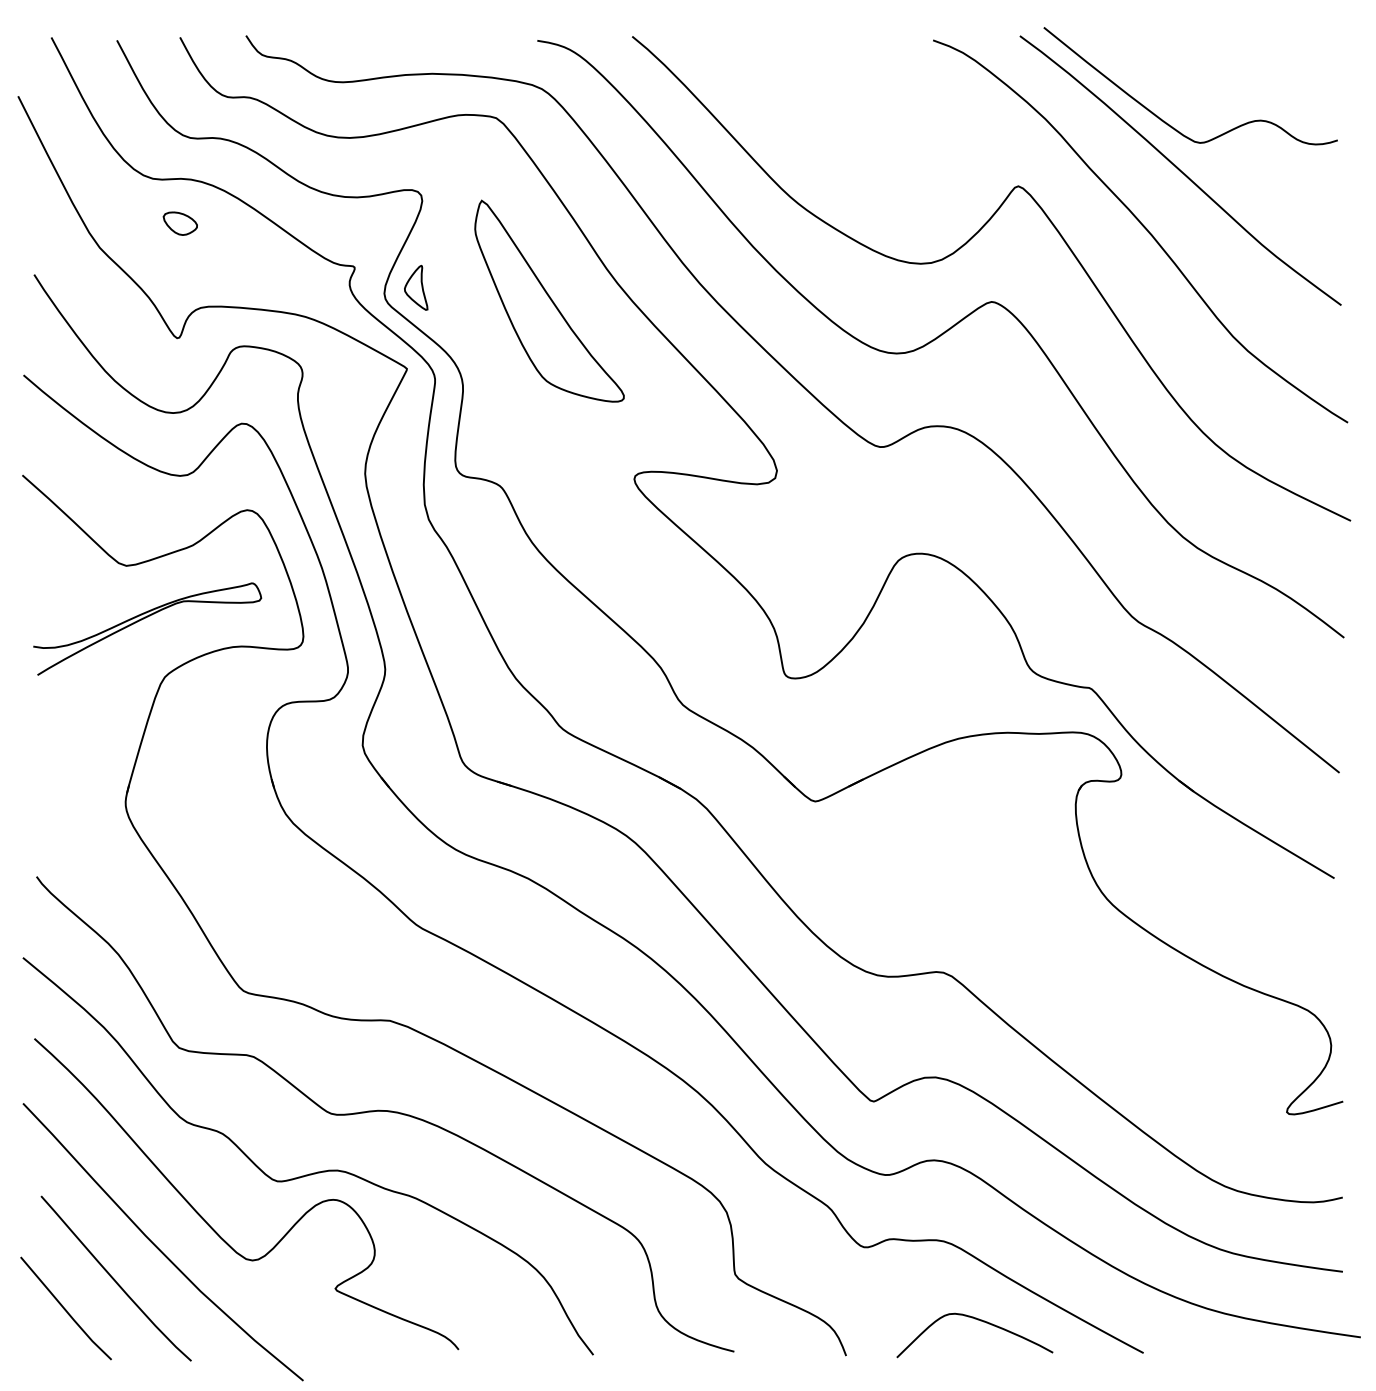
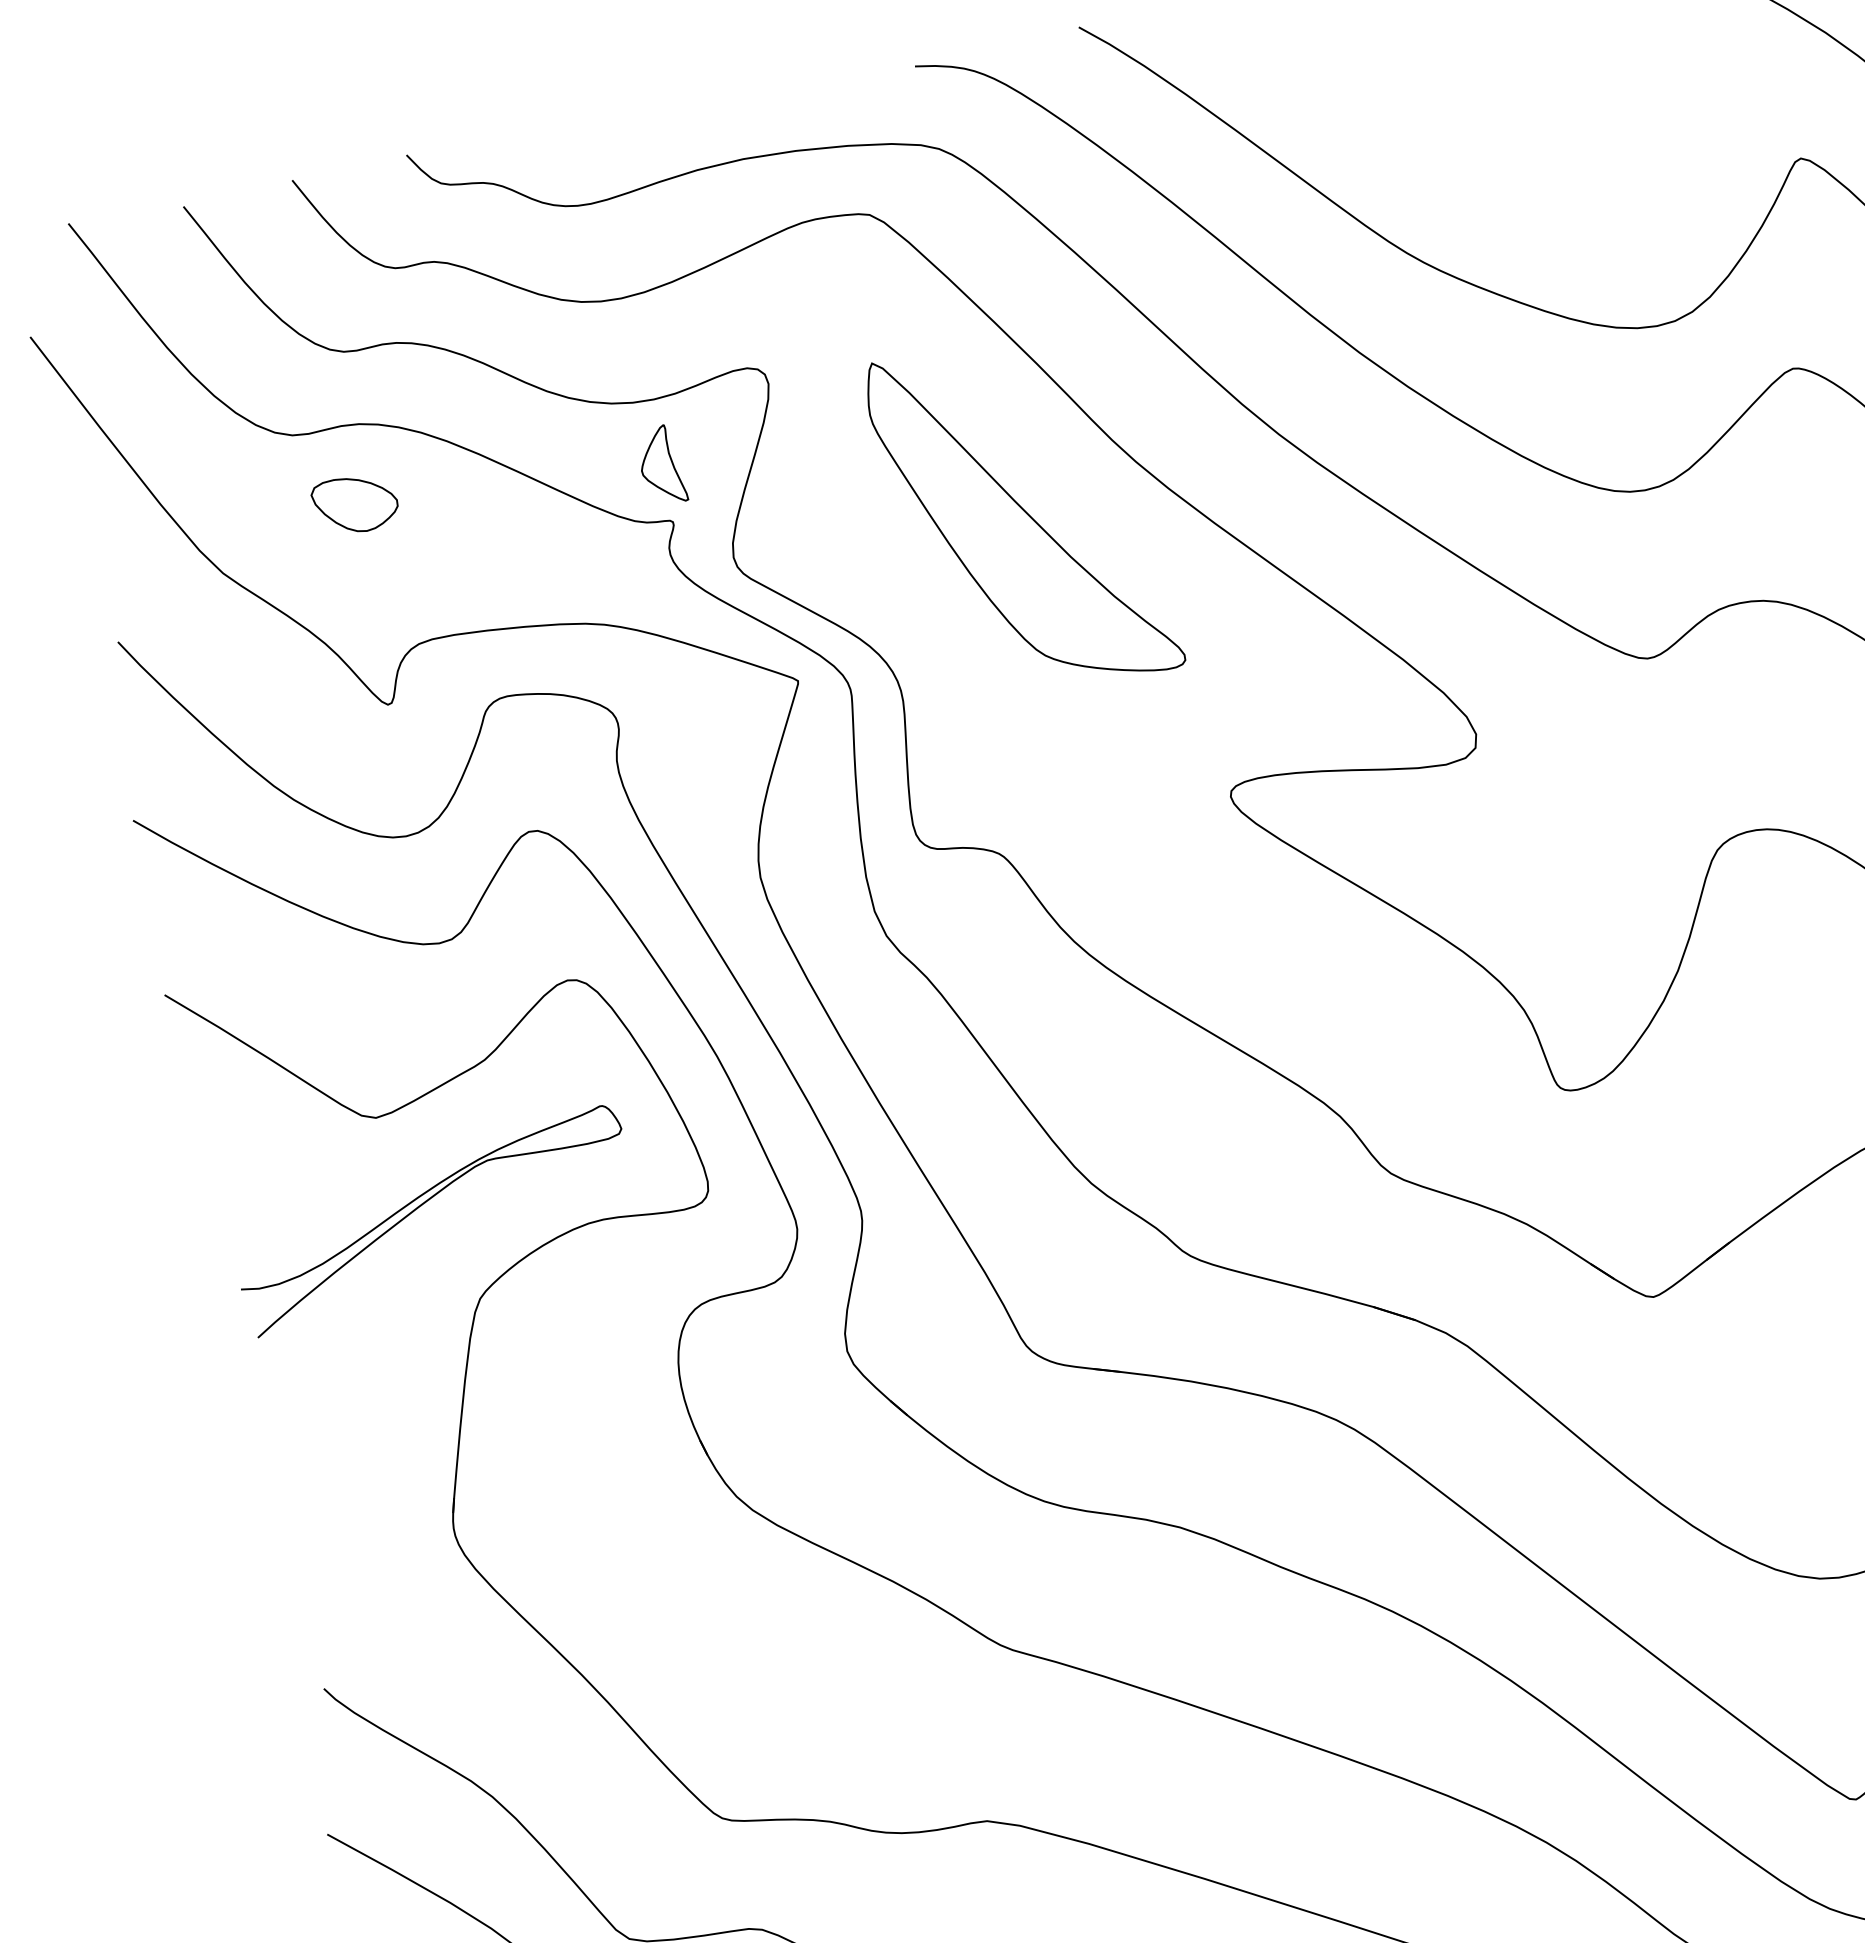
part: (179, 223) -> (353, 504), size x1.4
part: (416, 287) -> (661, 464), moved

